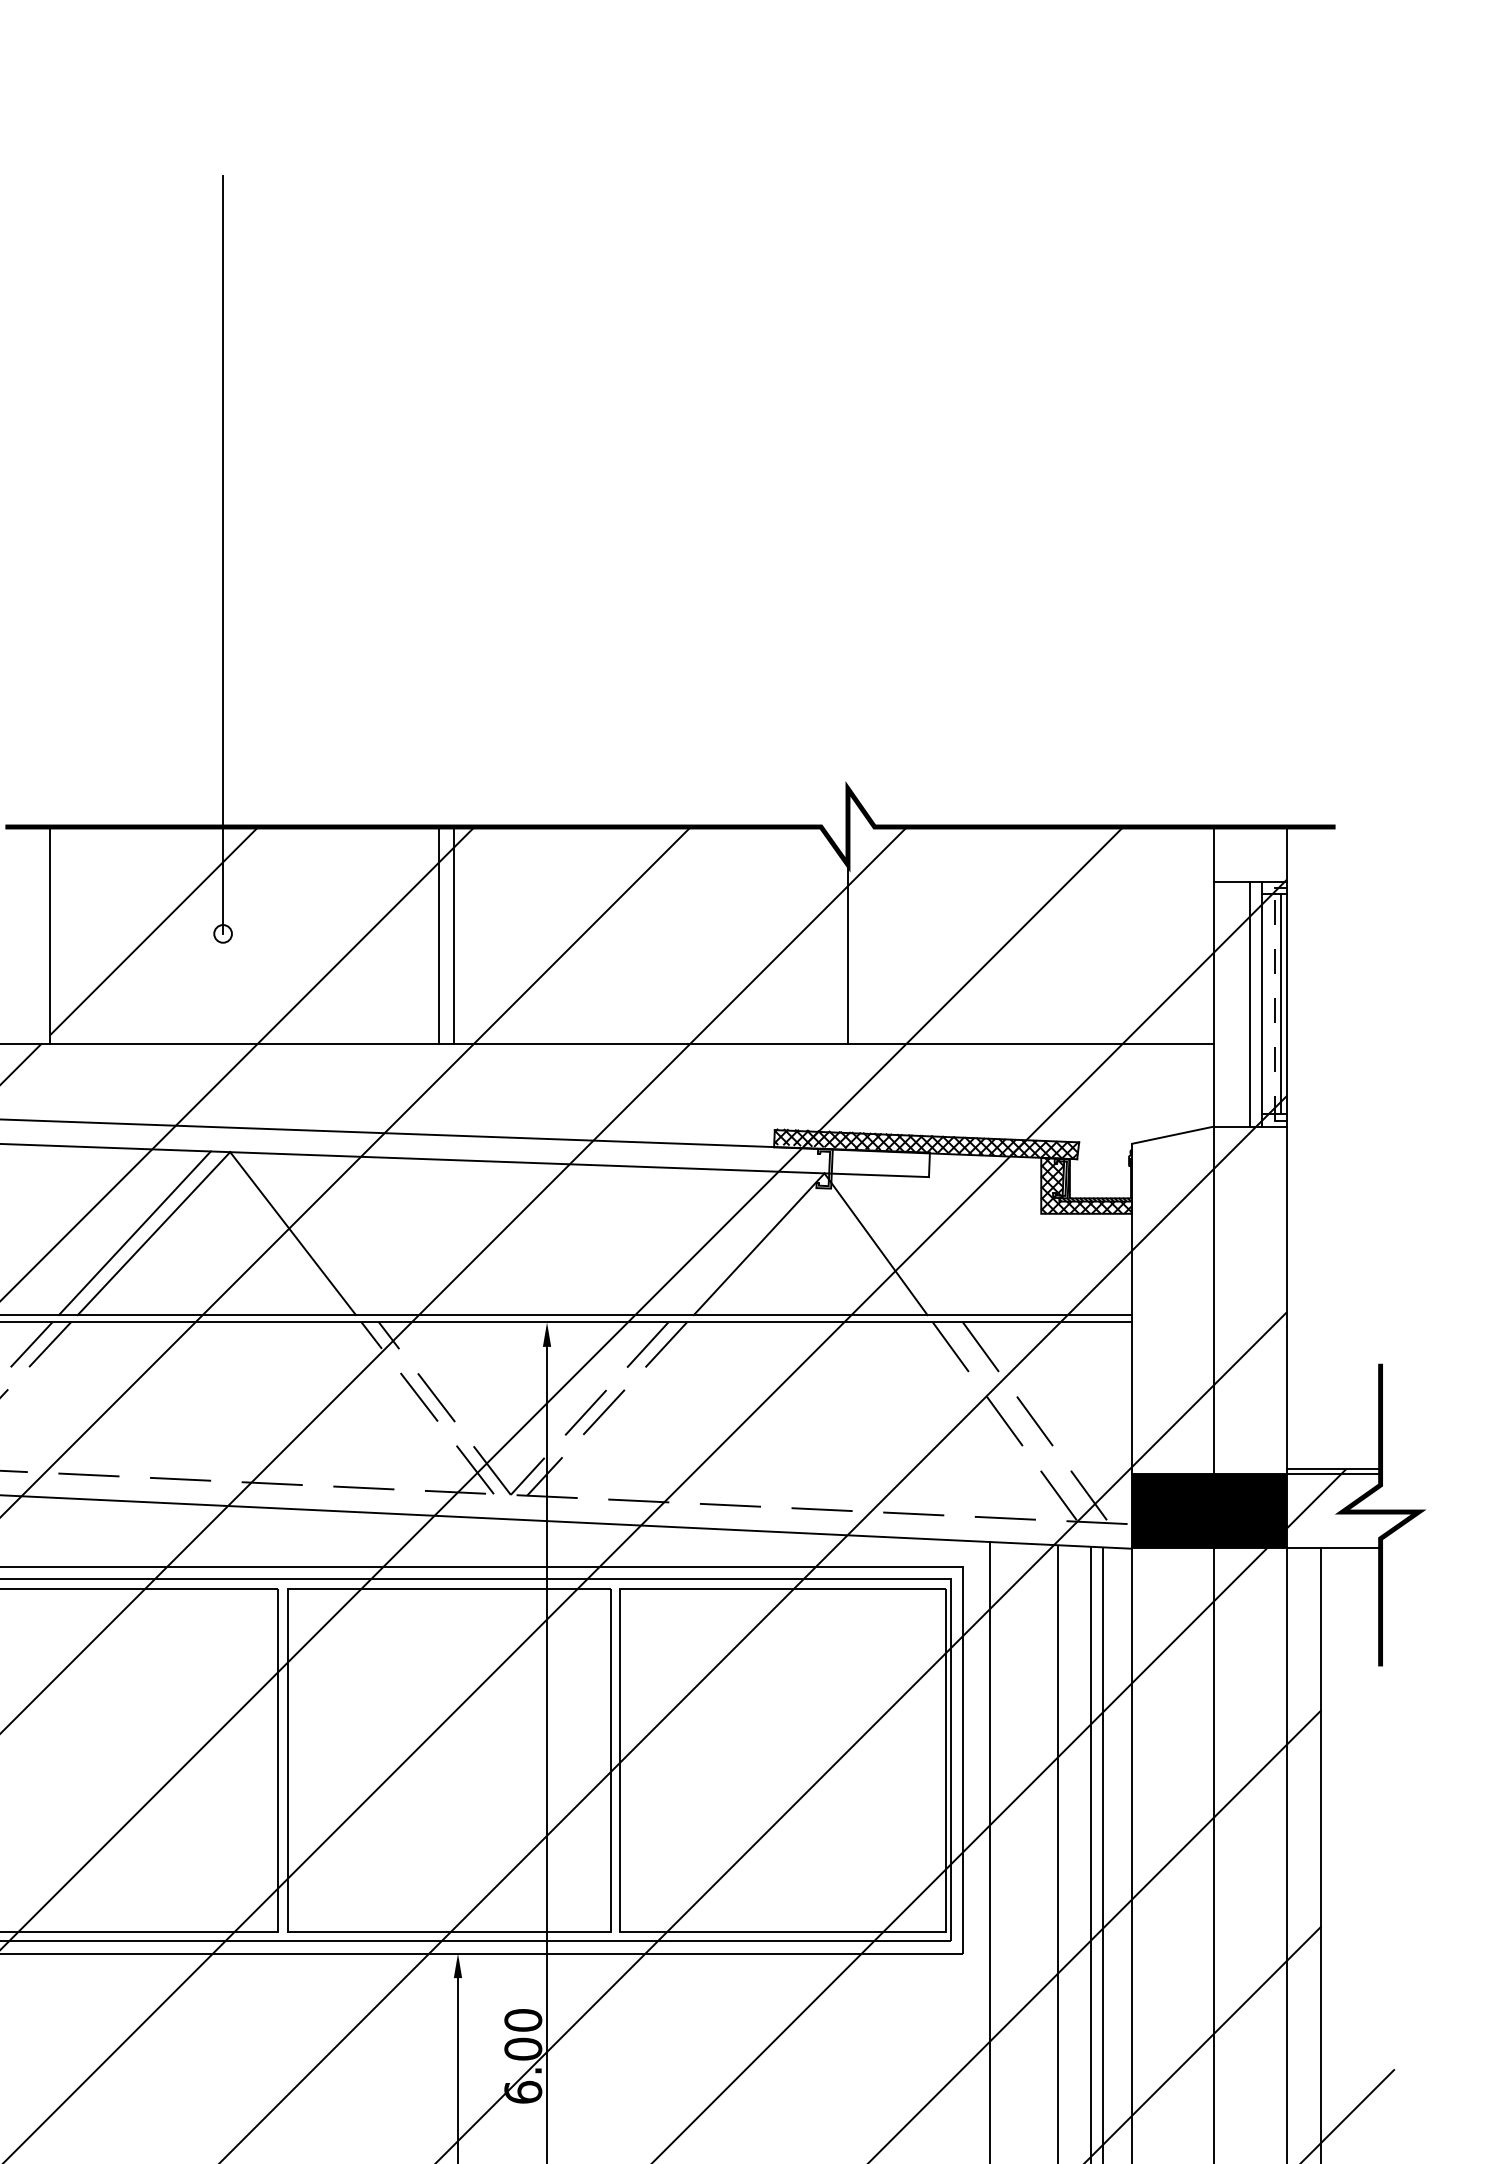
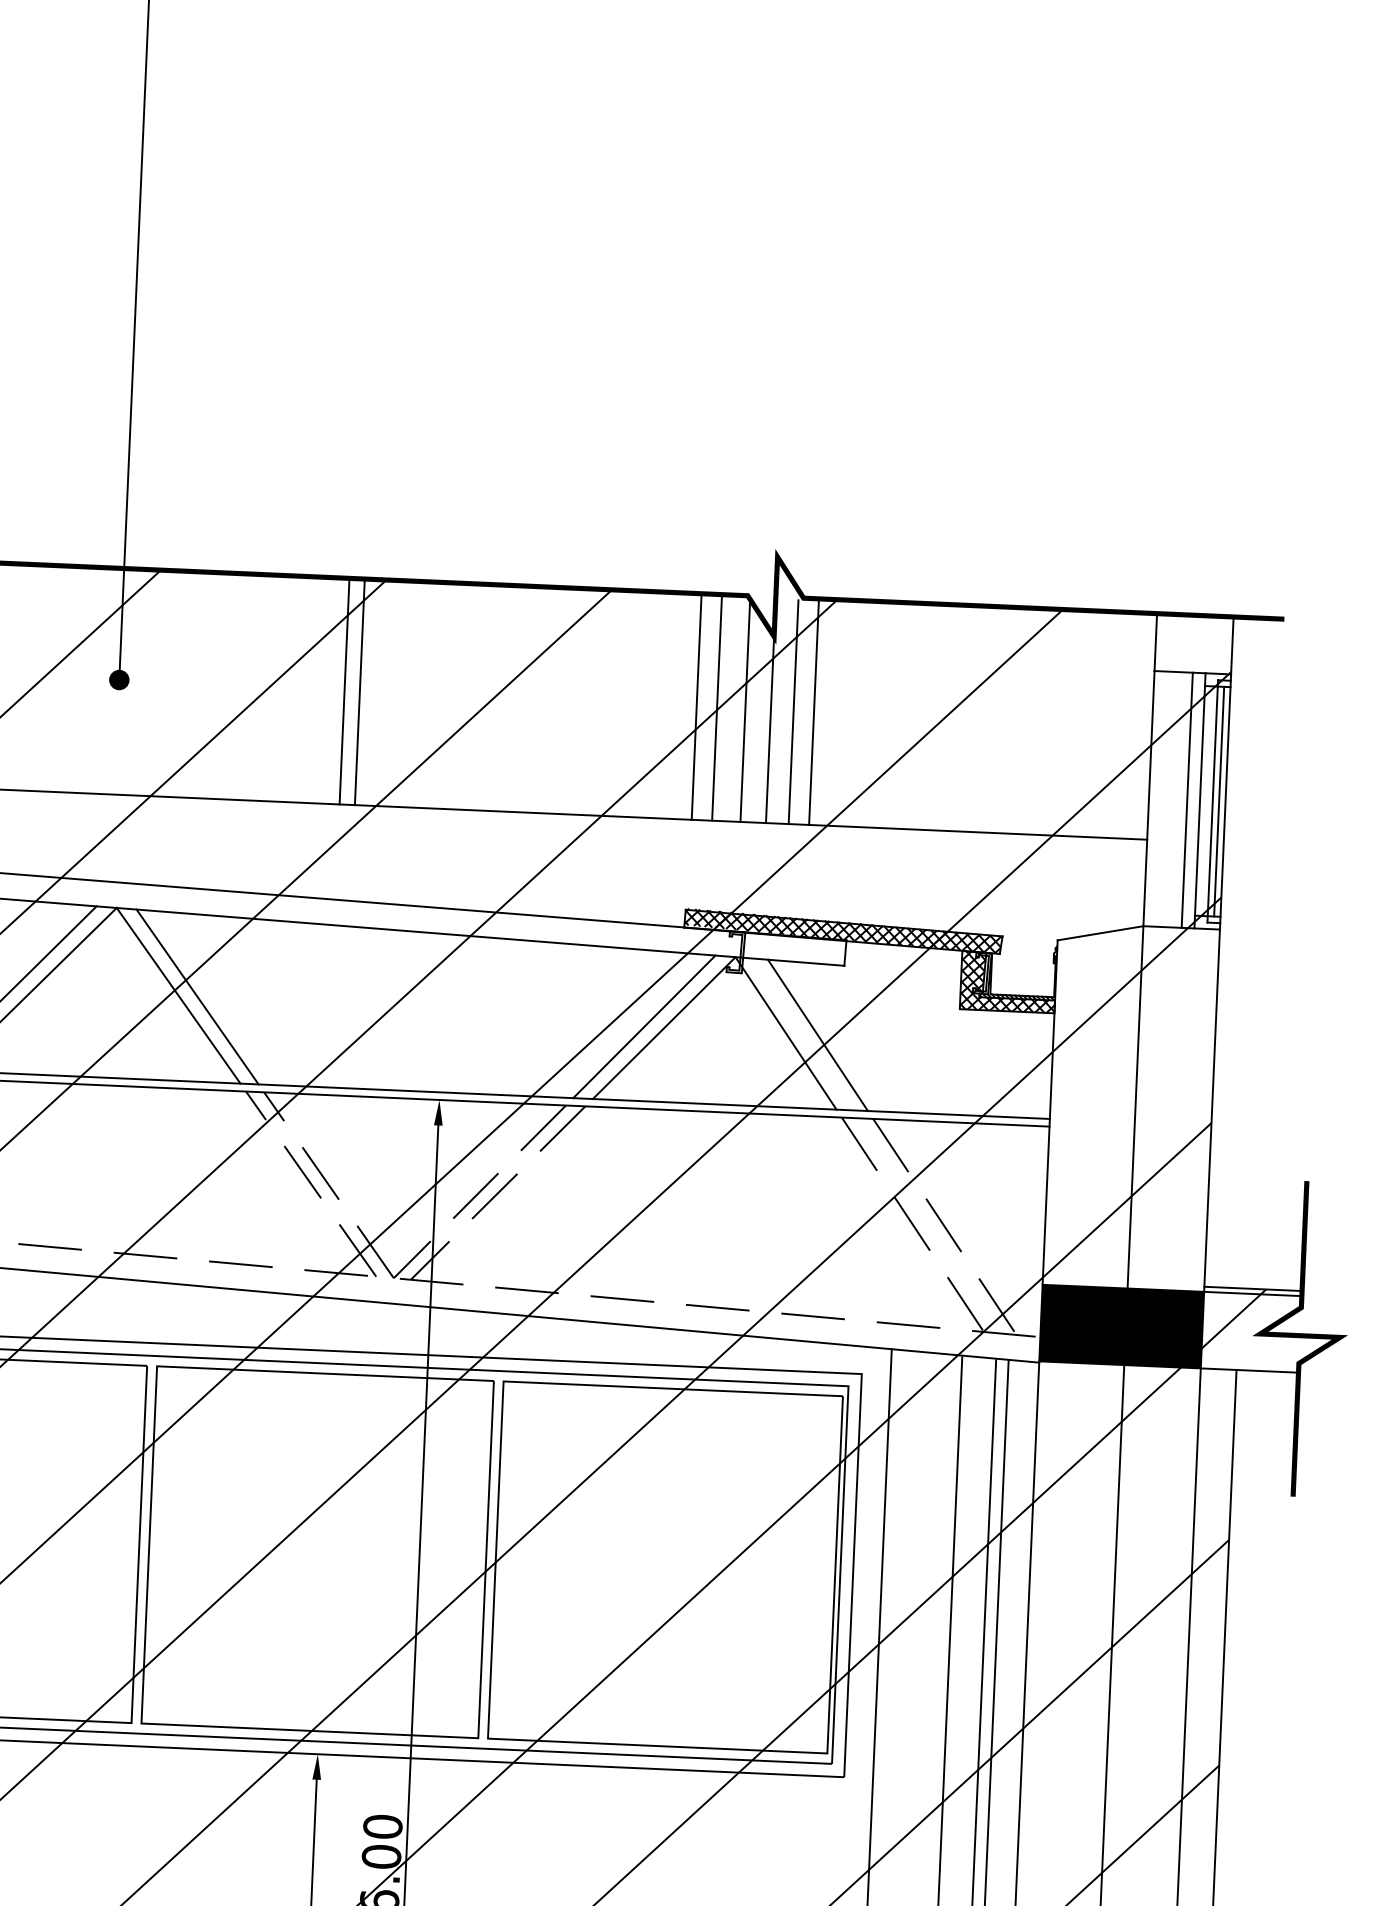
fill: (222, 933) -> (118, 679), added
line: (776, 936) -> (696, 707), added
line: (796, 936) -> (717, 708), added
line: (823, 936) -> (745, 710), added
line: (869, 936) -> (793, 712), added
line: (889, 936) -> (814, 713), added
line: (1274, 1003) -> (1212, 800), dashed -> solid
line: (311, 1233) -> (197, 996), added
line: (740, 1243) -> (644, 1026), added
line: (906, 1244) -> (817, 1035), added

